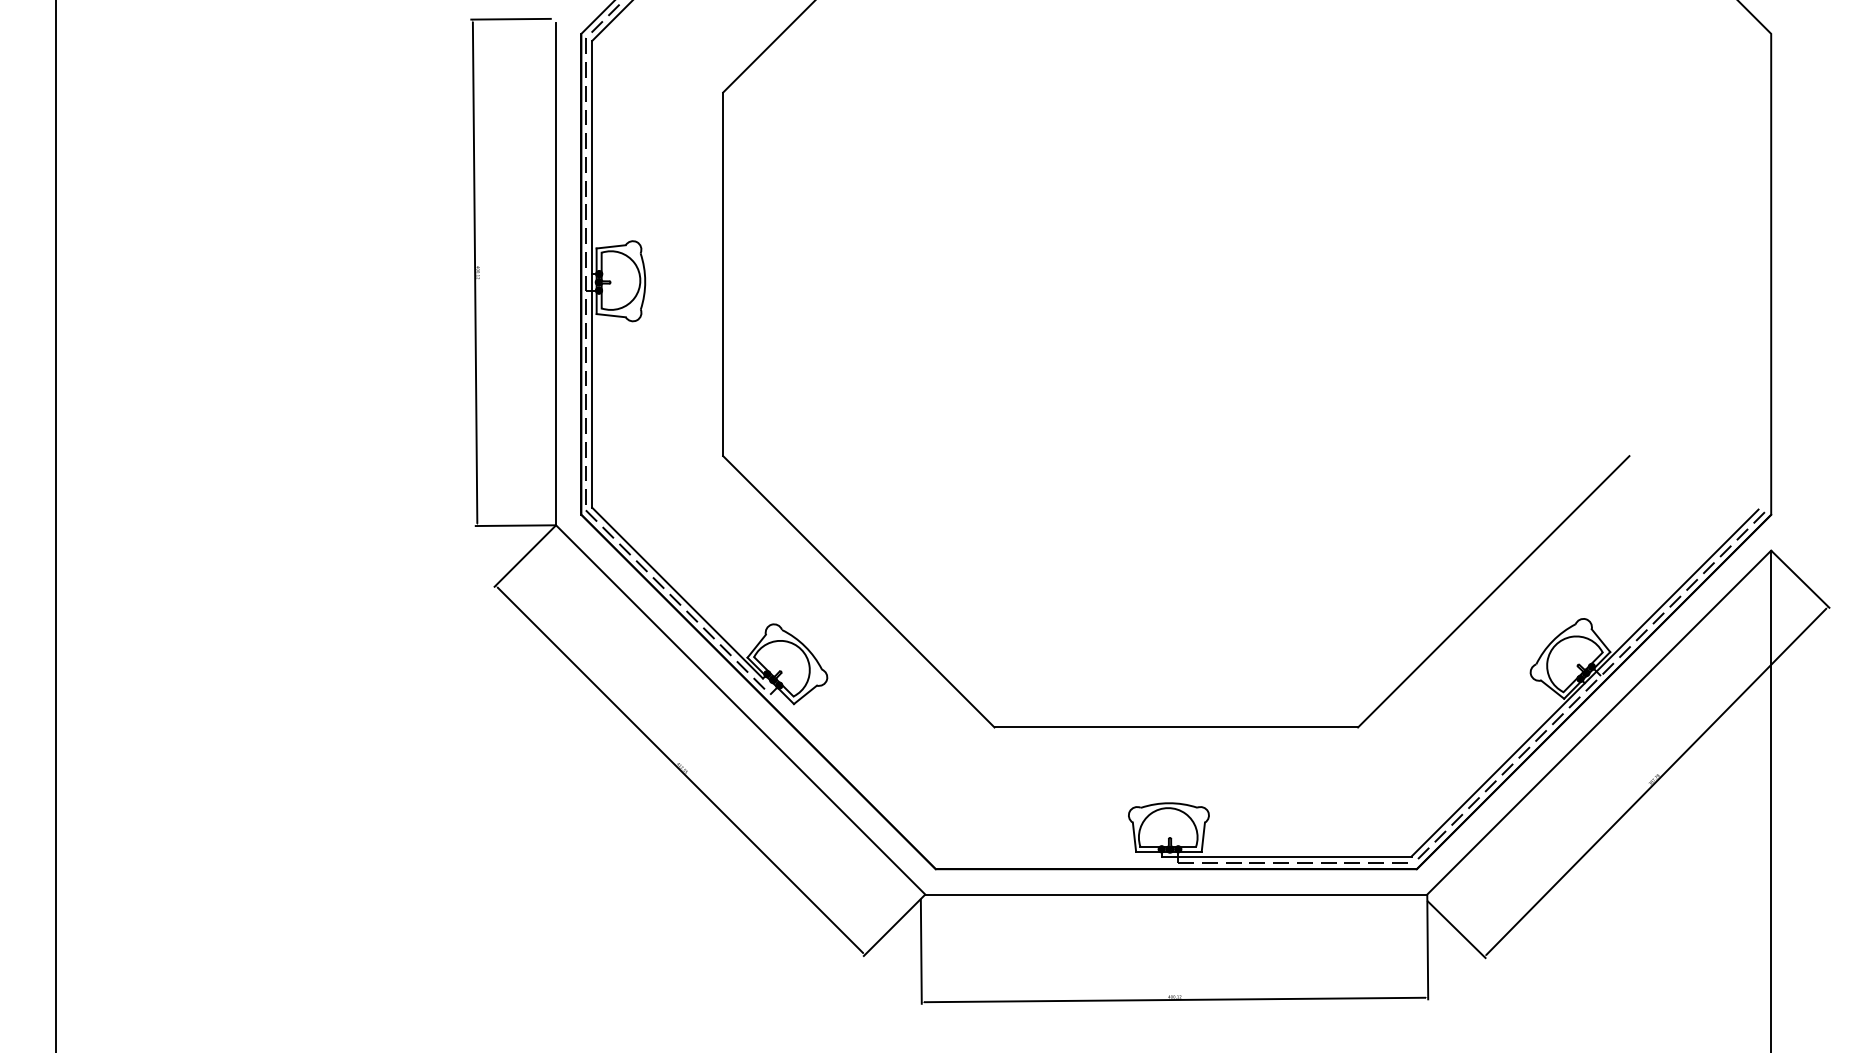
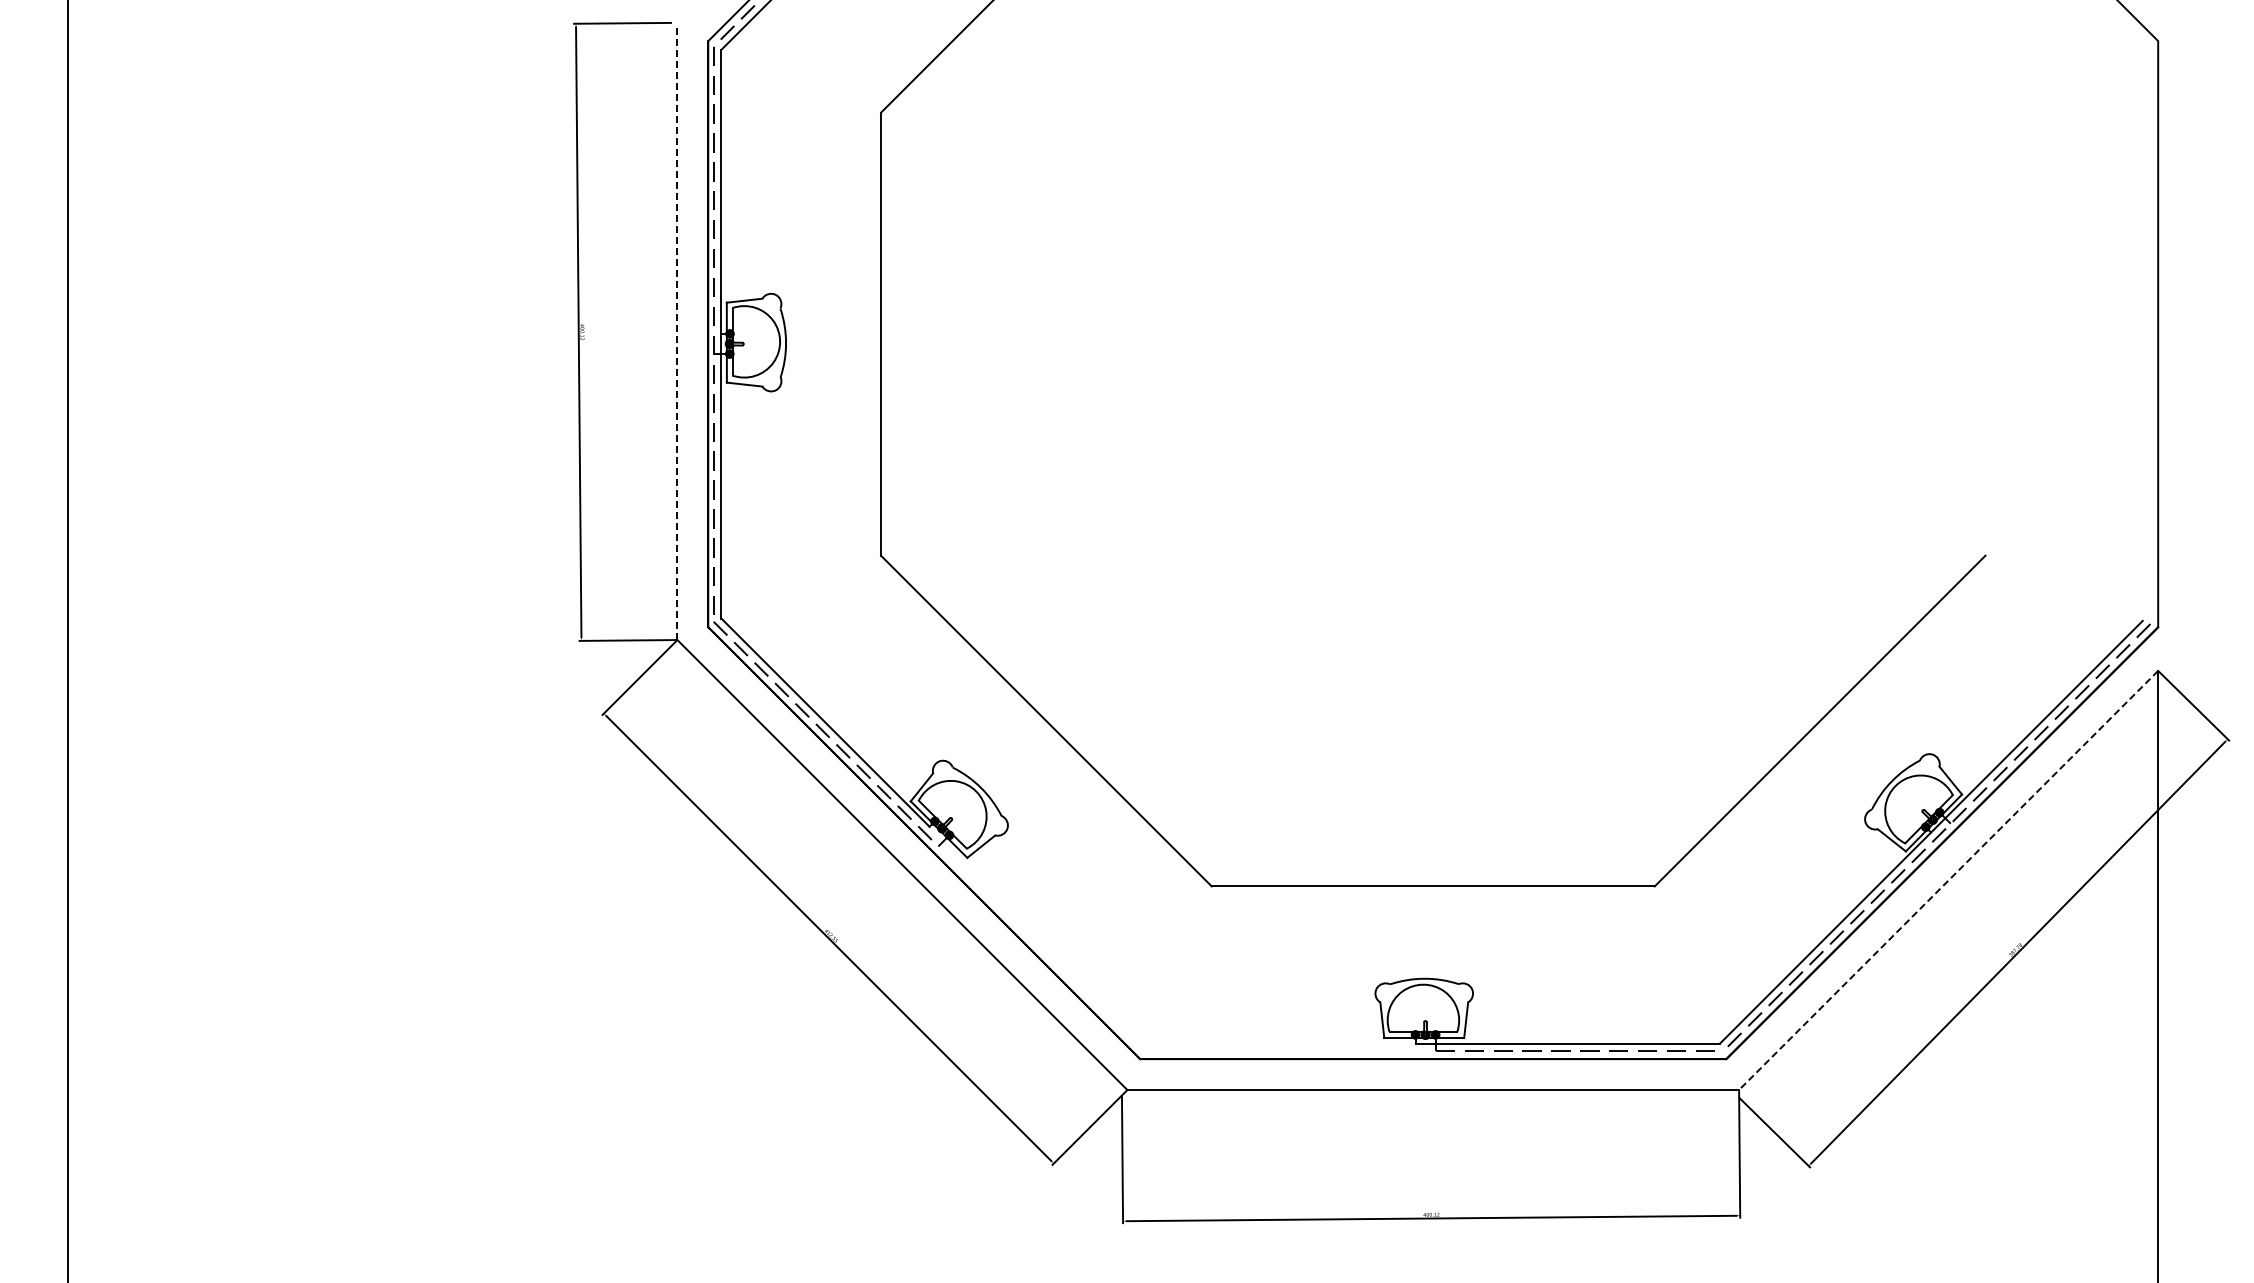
line: (556, 274) -> (677, 334), solid -> dashed
line: (1599, 722) -> (1948, 880), solid -> dashed

